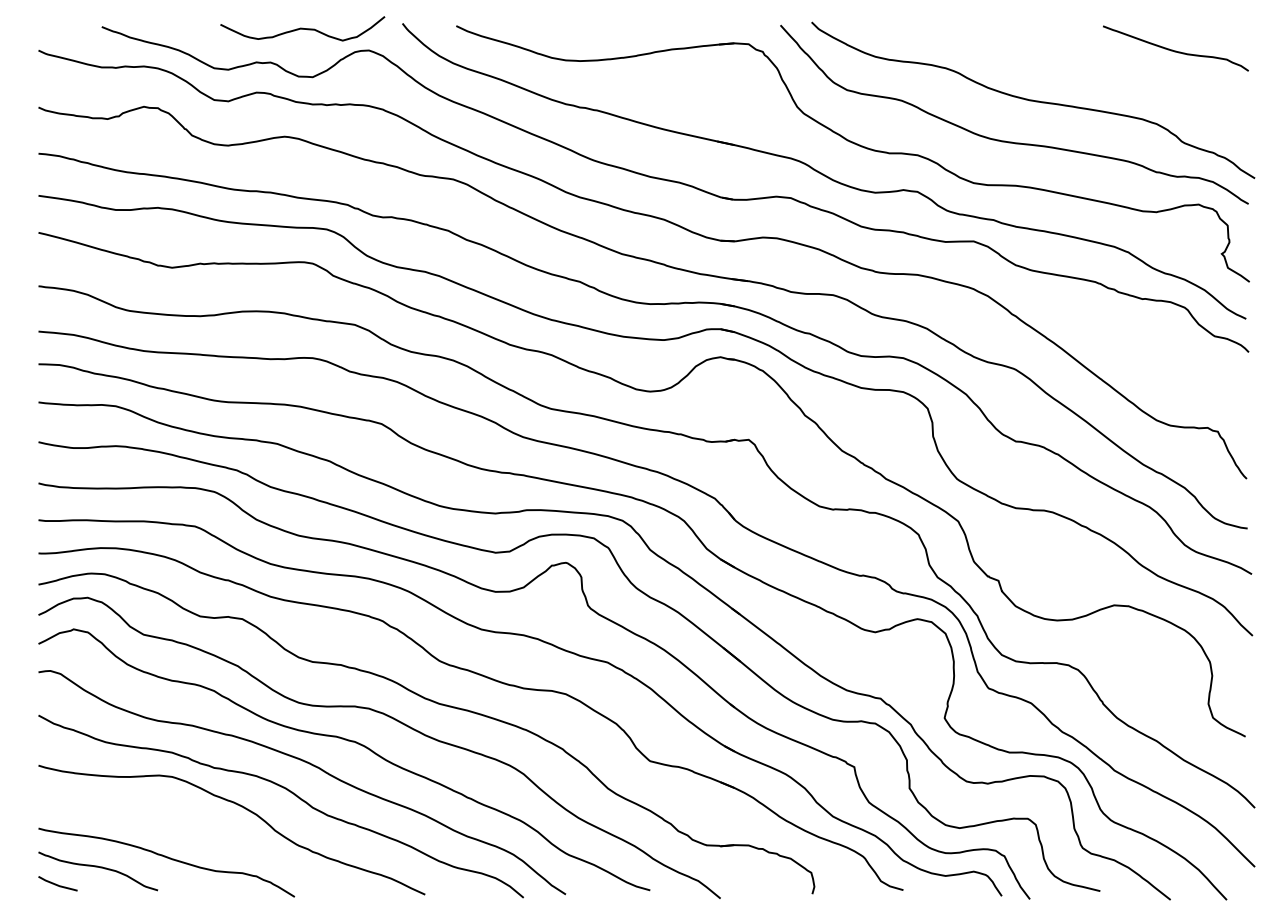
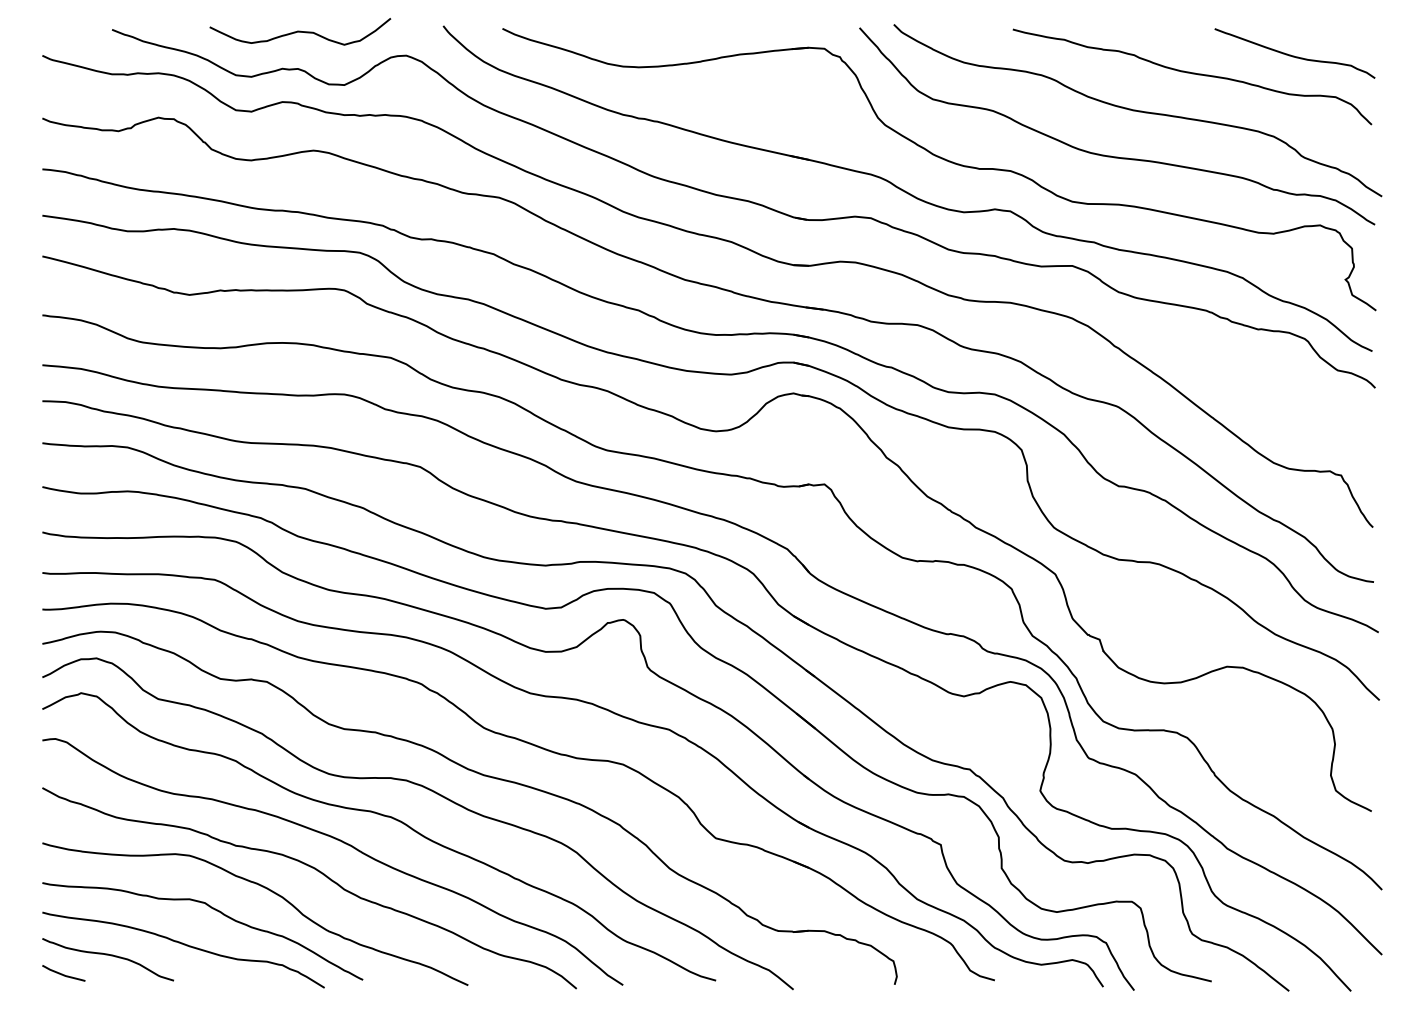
curve: (302, 28) -> (300, 31), moved
curve: (1082, 67) -> (1192, 74), added
curve: (192, 825) -> (211, 909), added

